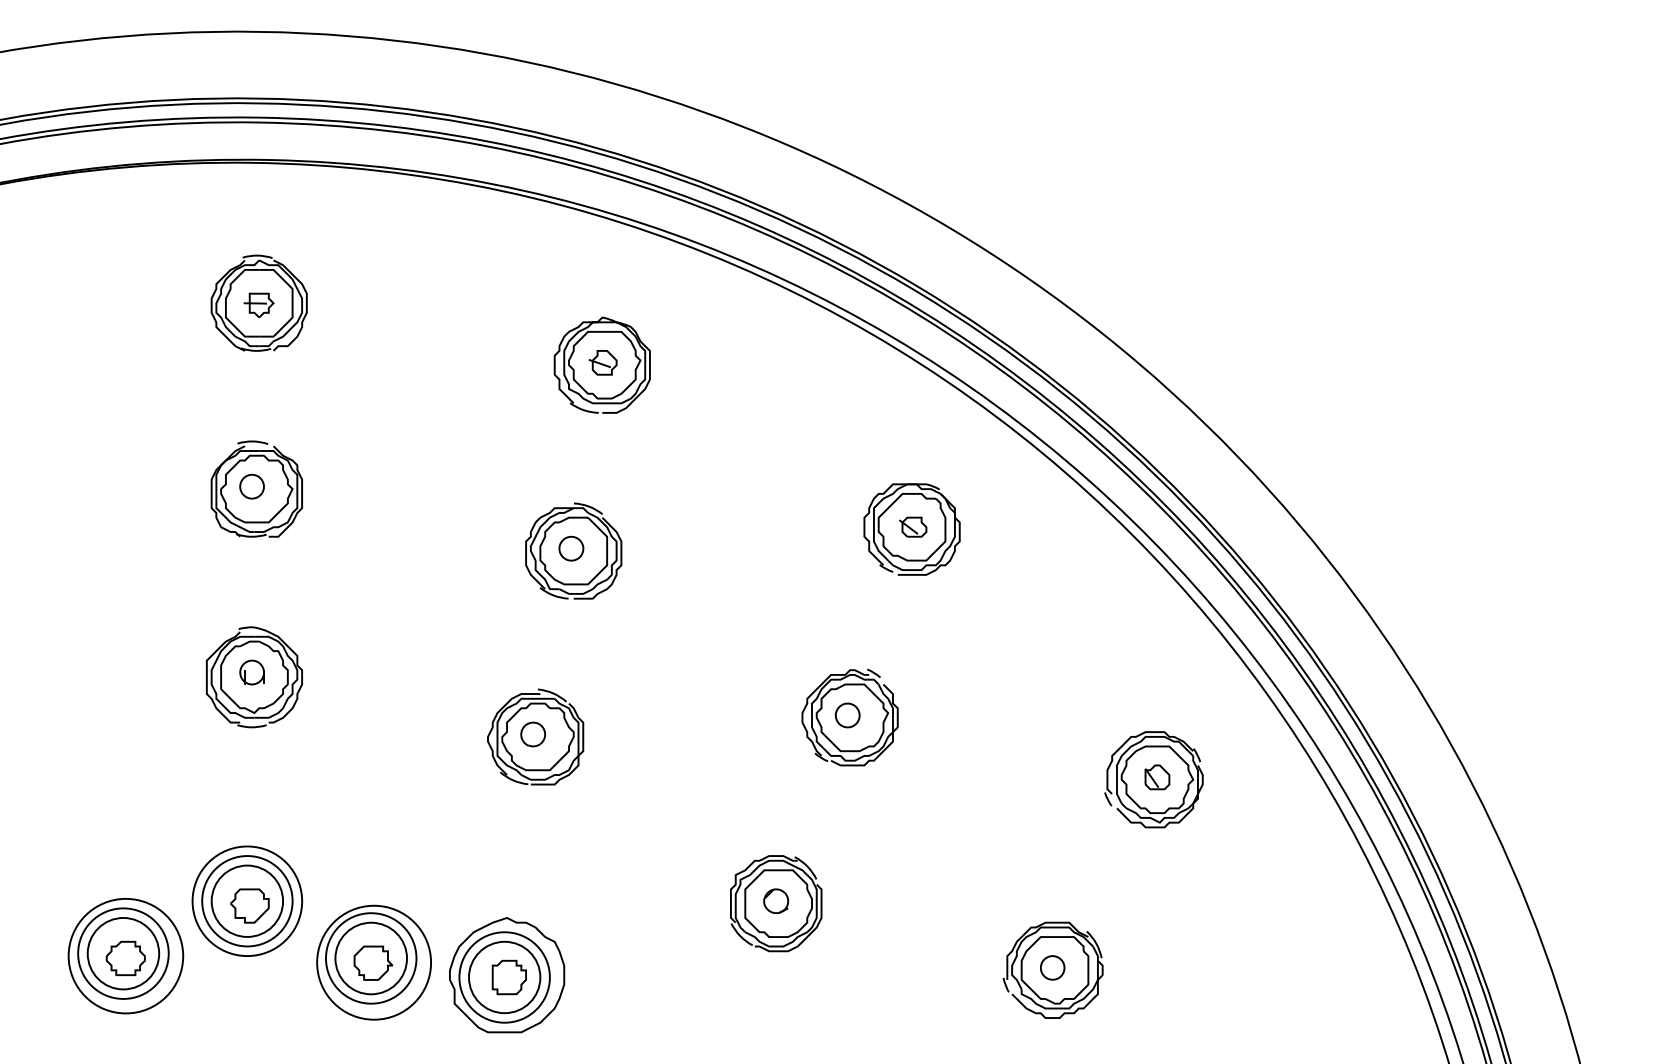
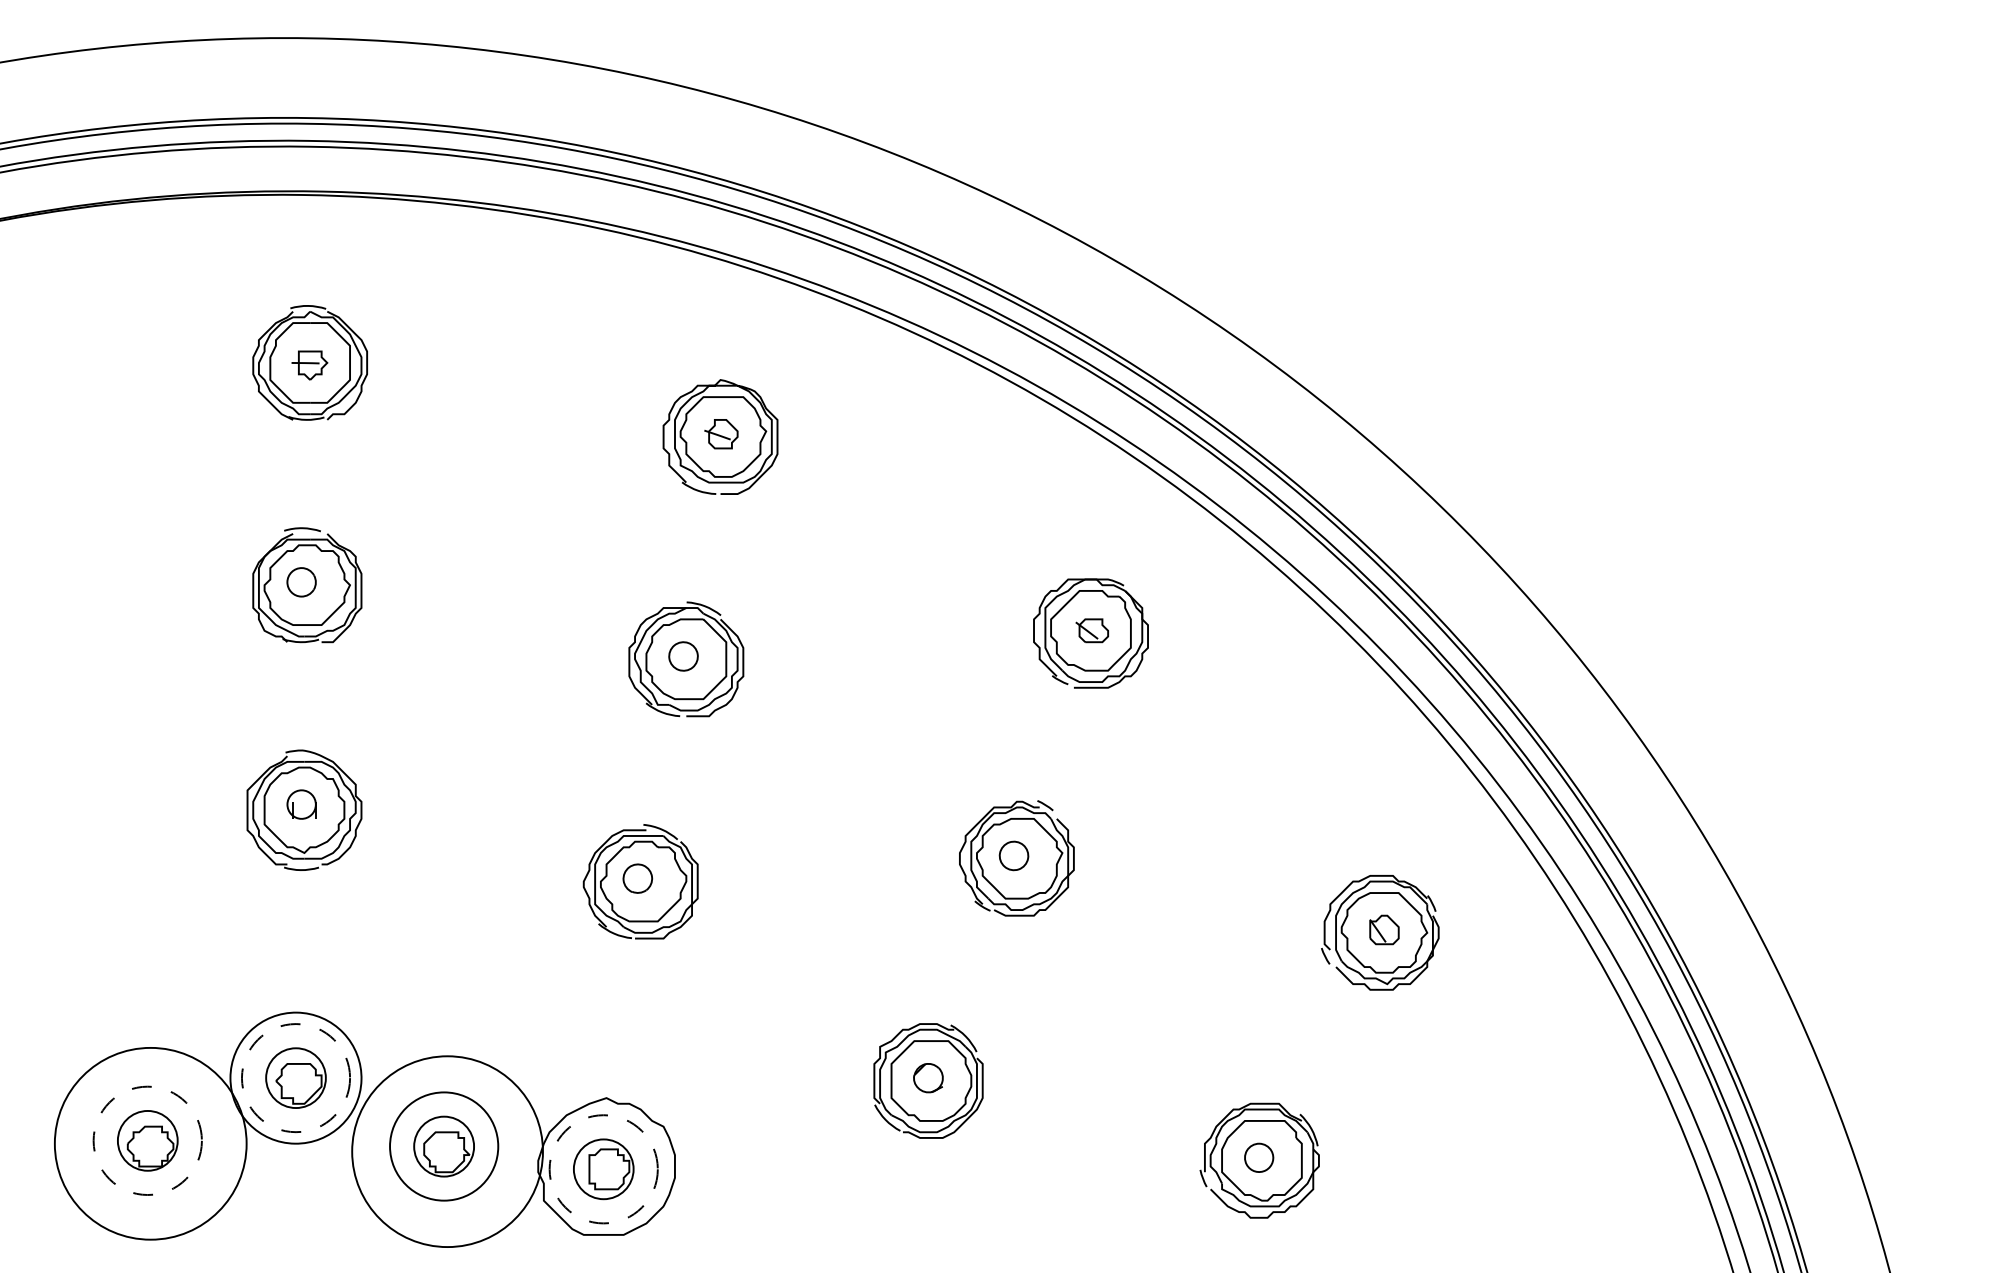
circle: (246, 900) -> (295, 1077), size x0.7
circle: (246, 901) -> (295, 1078), solid -> dashed
circle: (123, 953) -> (147, 1140), size x0.7
circle: (123, 953) -> (147, 1140), solid -> dashed
circle: (125, 955) -> (150, 1143), size x1.4
circle: (370, 958) -> (443, 1146), size x0.7
circle: (374, 962) -> (447, 1151), size x1.4
circle: (504, 977) -> (603, 1169), size x0.7
circle: (504, 977) -> (603, 1169), solid -> dashed

